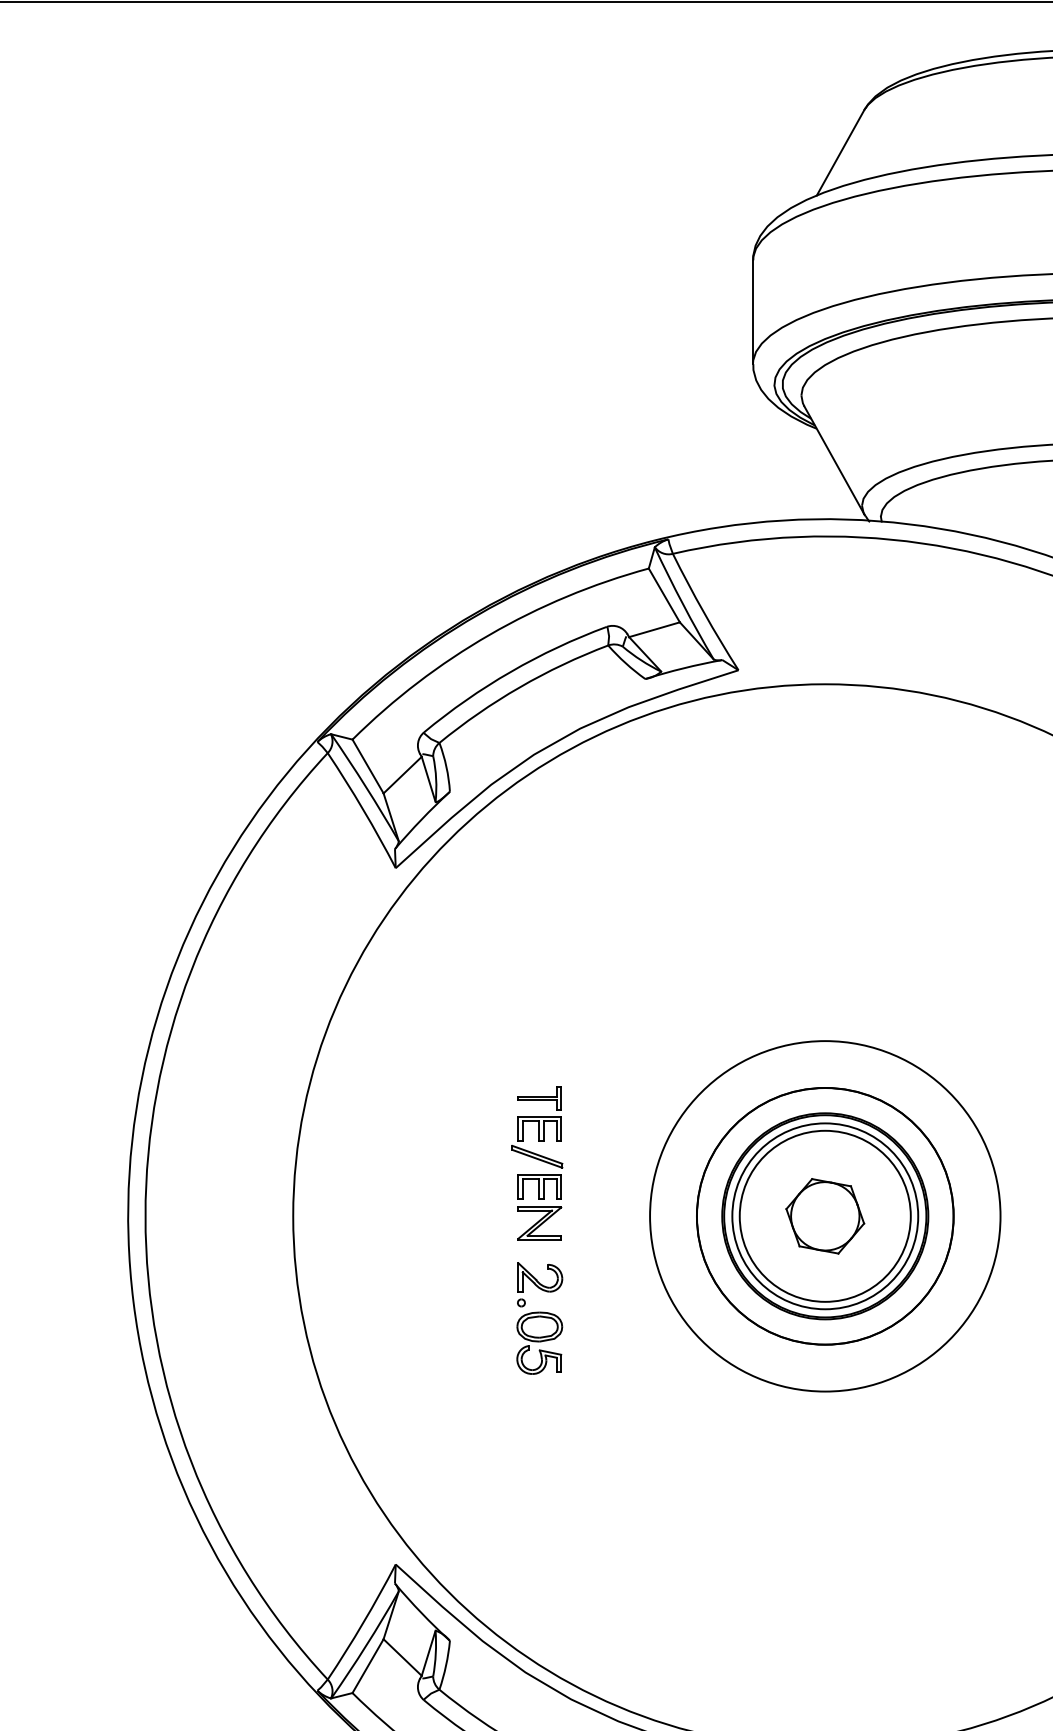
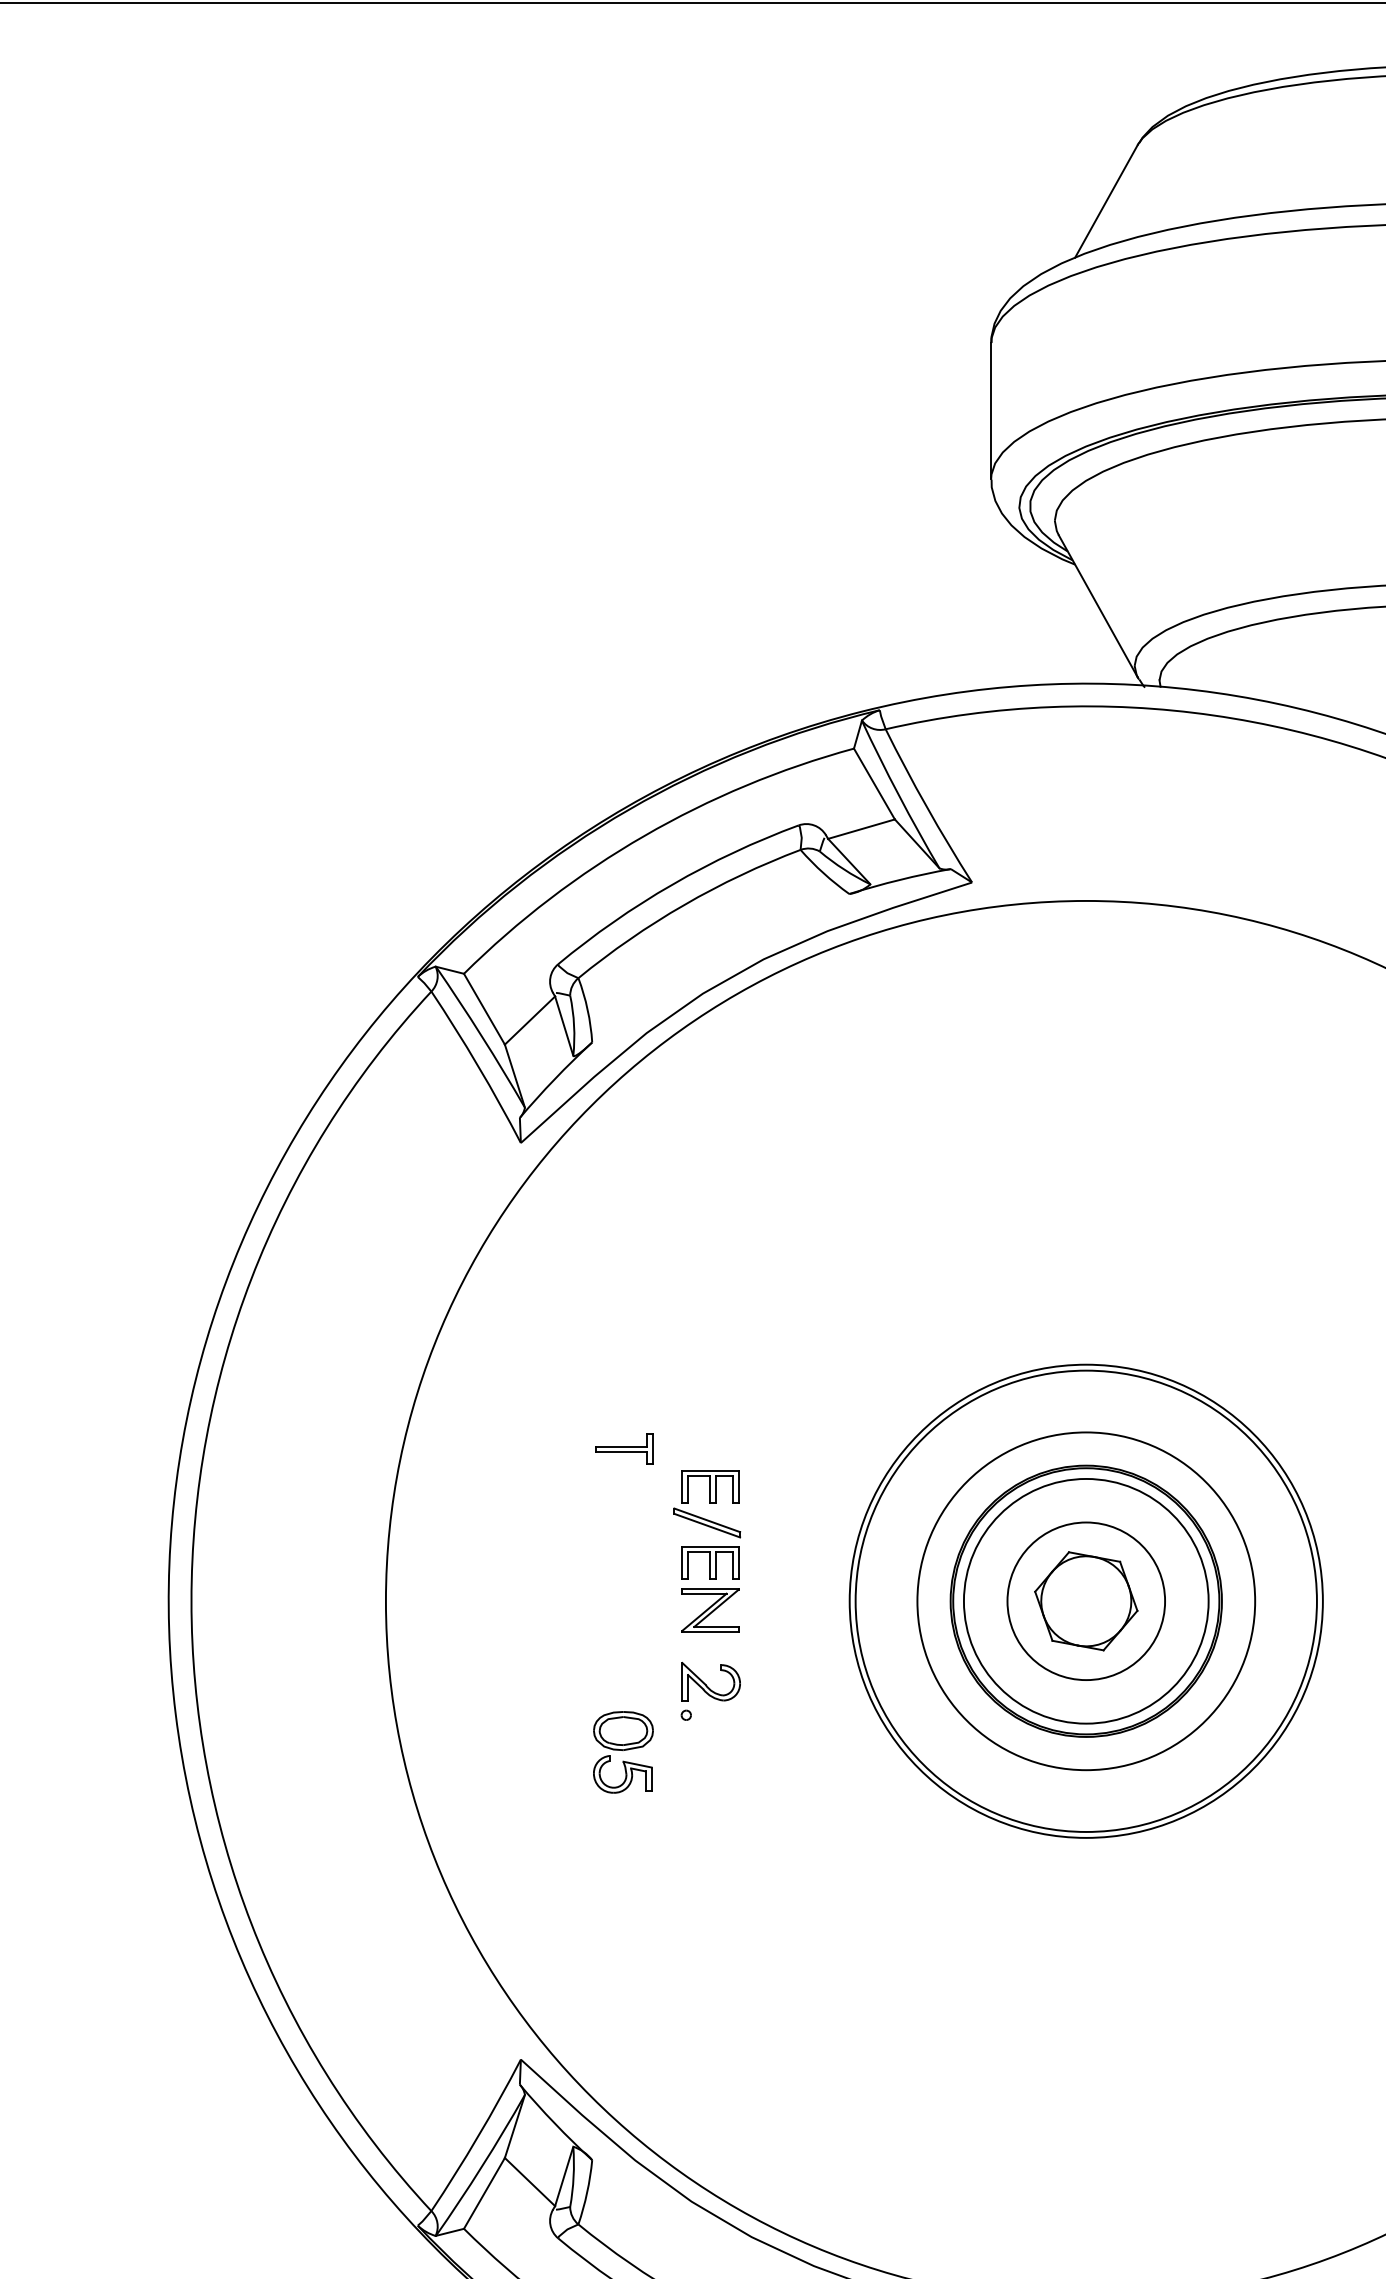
part: (539, 1097) -> (624, 1448), moved
circle: (824, 1215) -> (1085, 1600), size x0.7
circle: (825, 1216) -> (1086, 1601), size x1.4
part: (539, 1343) -> (623, 1752), moved

